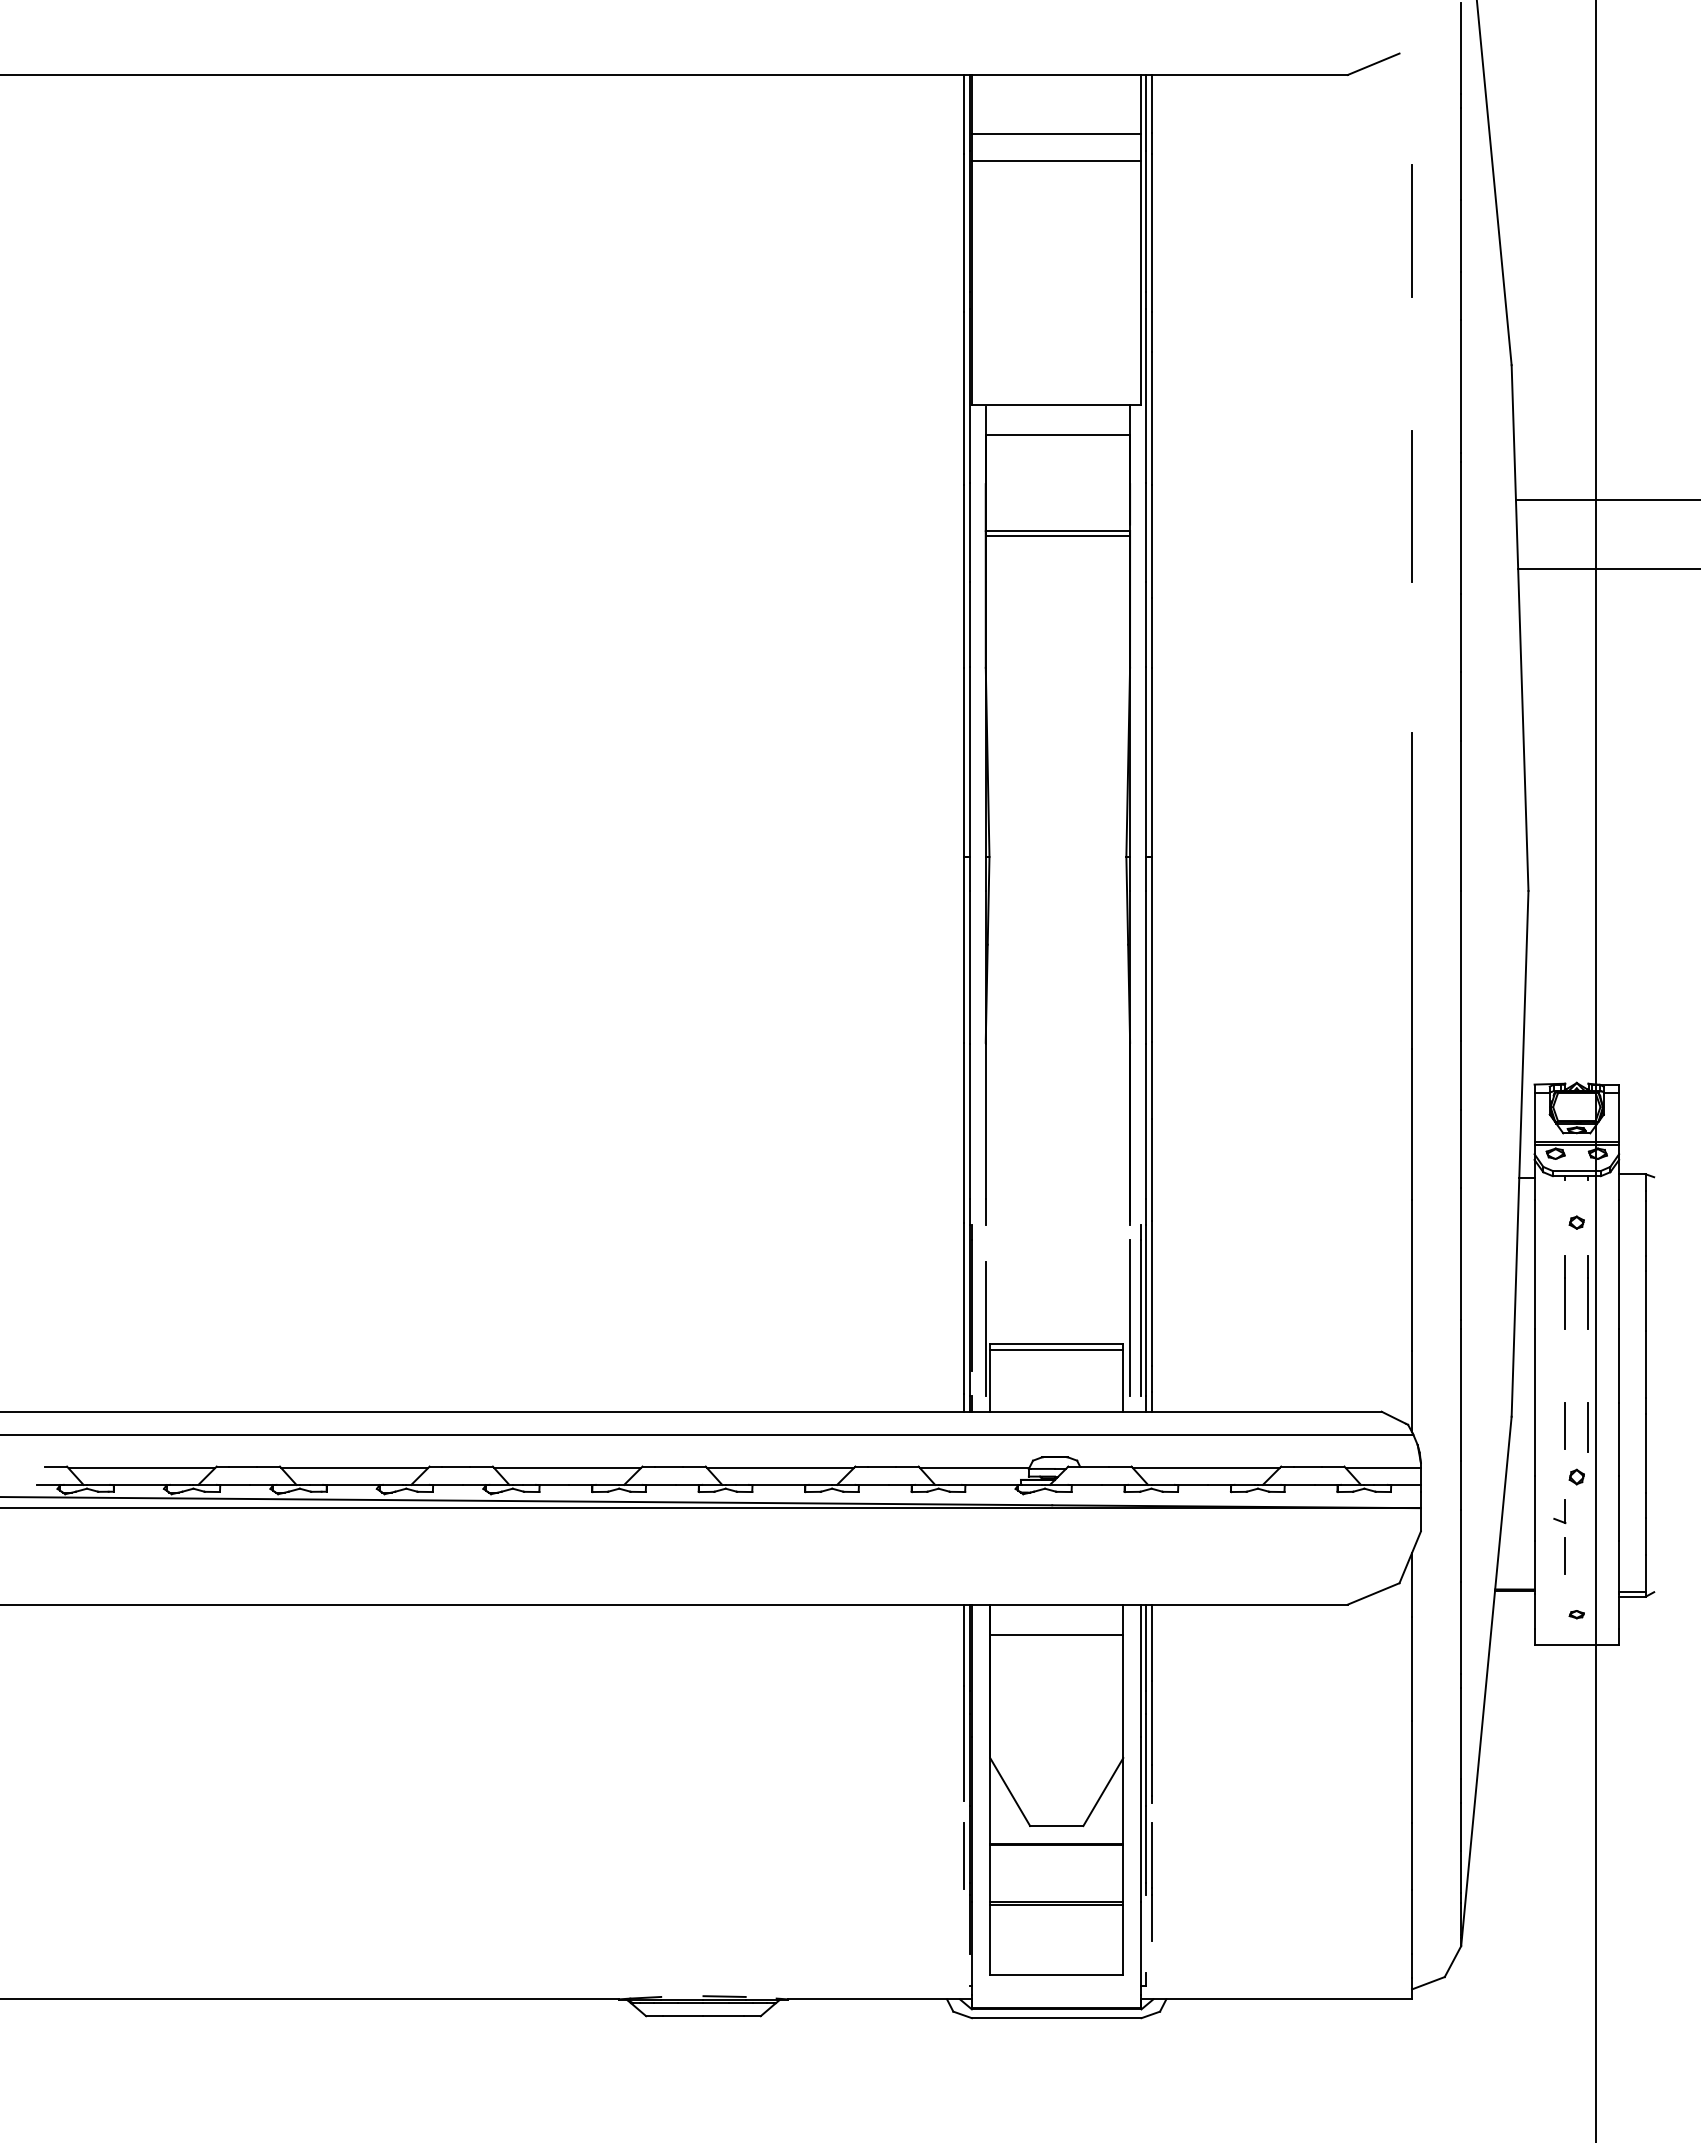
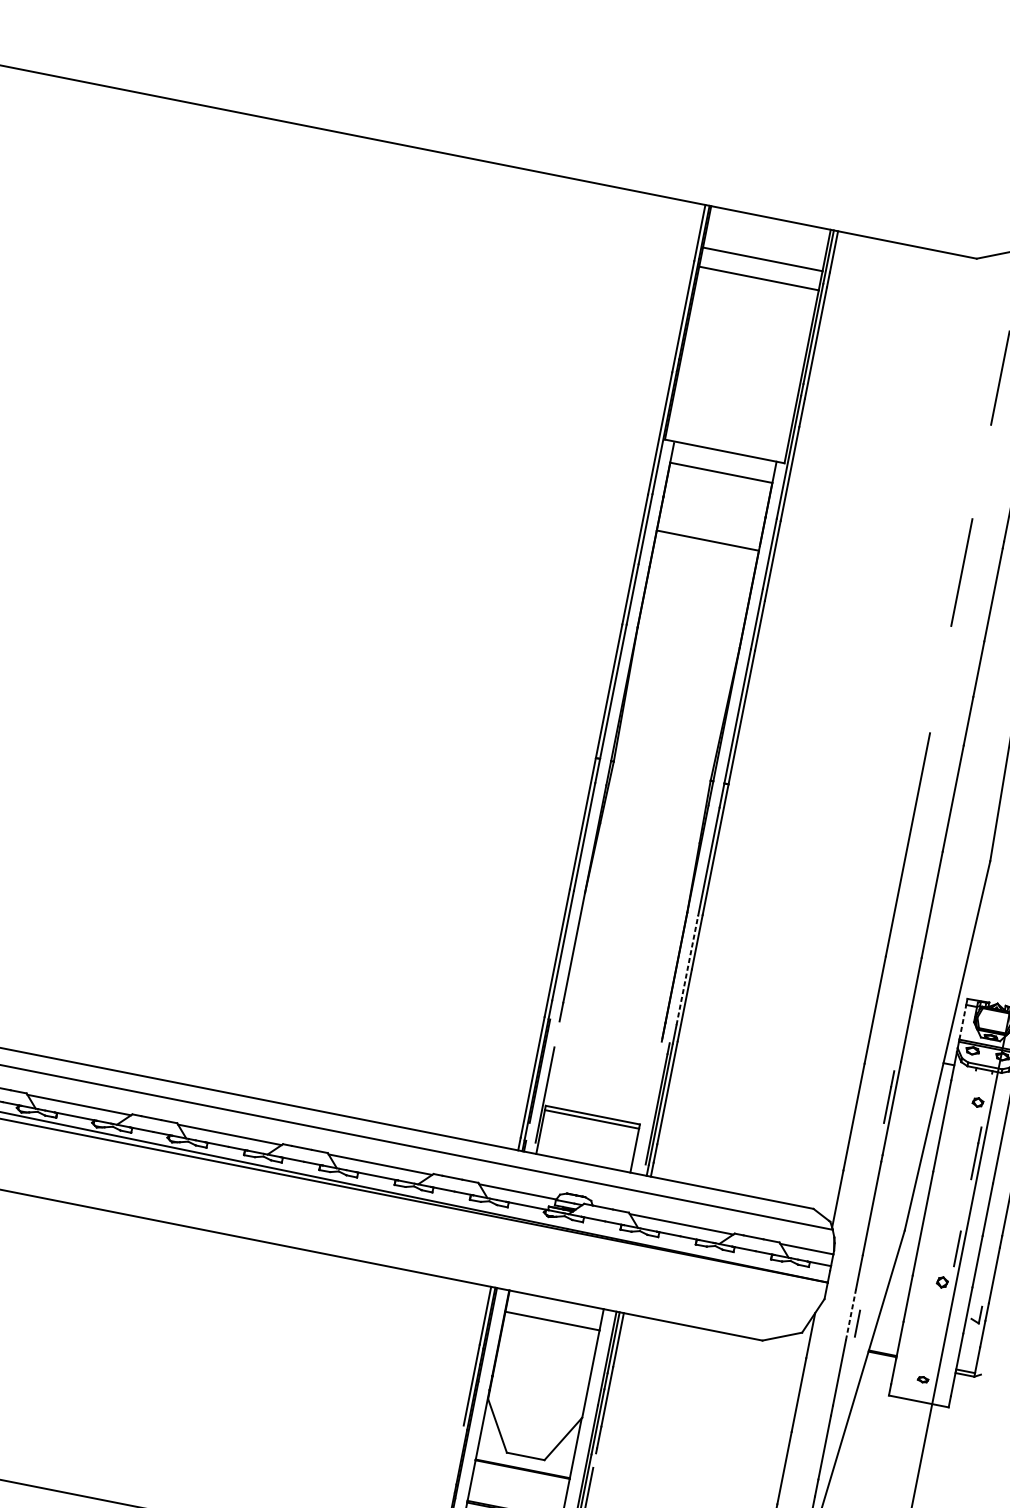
line: (1057, 535) -> (706, 543), removed
line: (1534, 1117) -> (962, 1022), solid -> dashed
line: (1145, 1121) -> (687, 970), solid -> dashed
line: (1564, 1292) -> (888, 1097), moved
line: (1130, 1318) -> (648, 1107), removed
line: (1565, 1425) -> (941, 1244), removed
part: (1559, 1511) -> (976, 1314), moved
line: (1461, 1545) -> (851, 1314), solid -> dashed
line: (1564, 1555) -> (856, 1323), moved
line: (964, 1856) -> (456, 1465), removed

